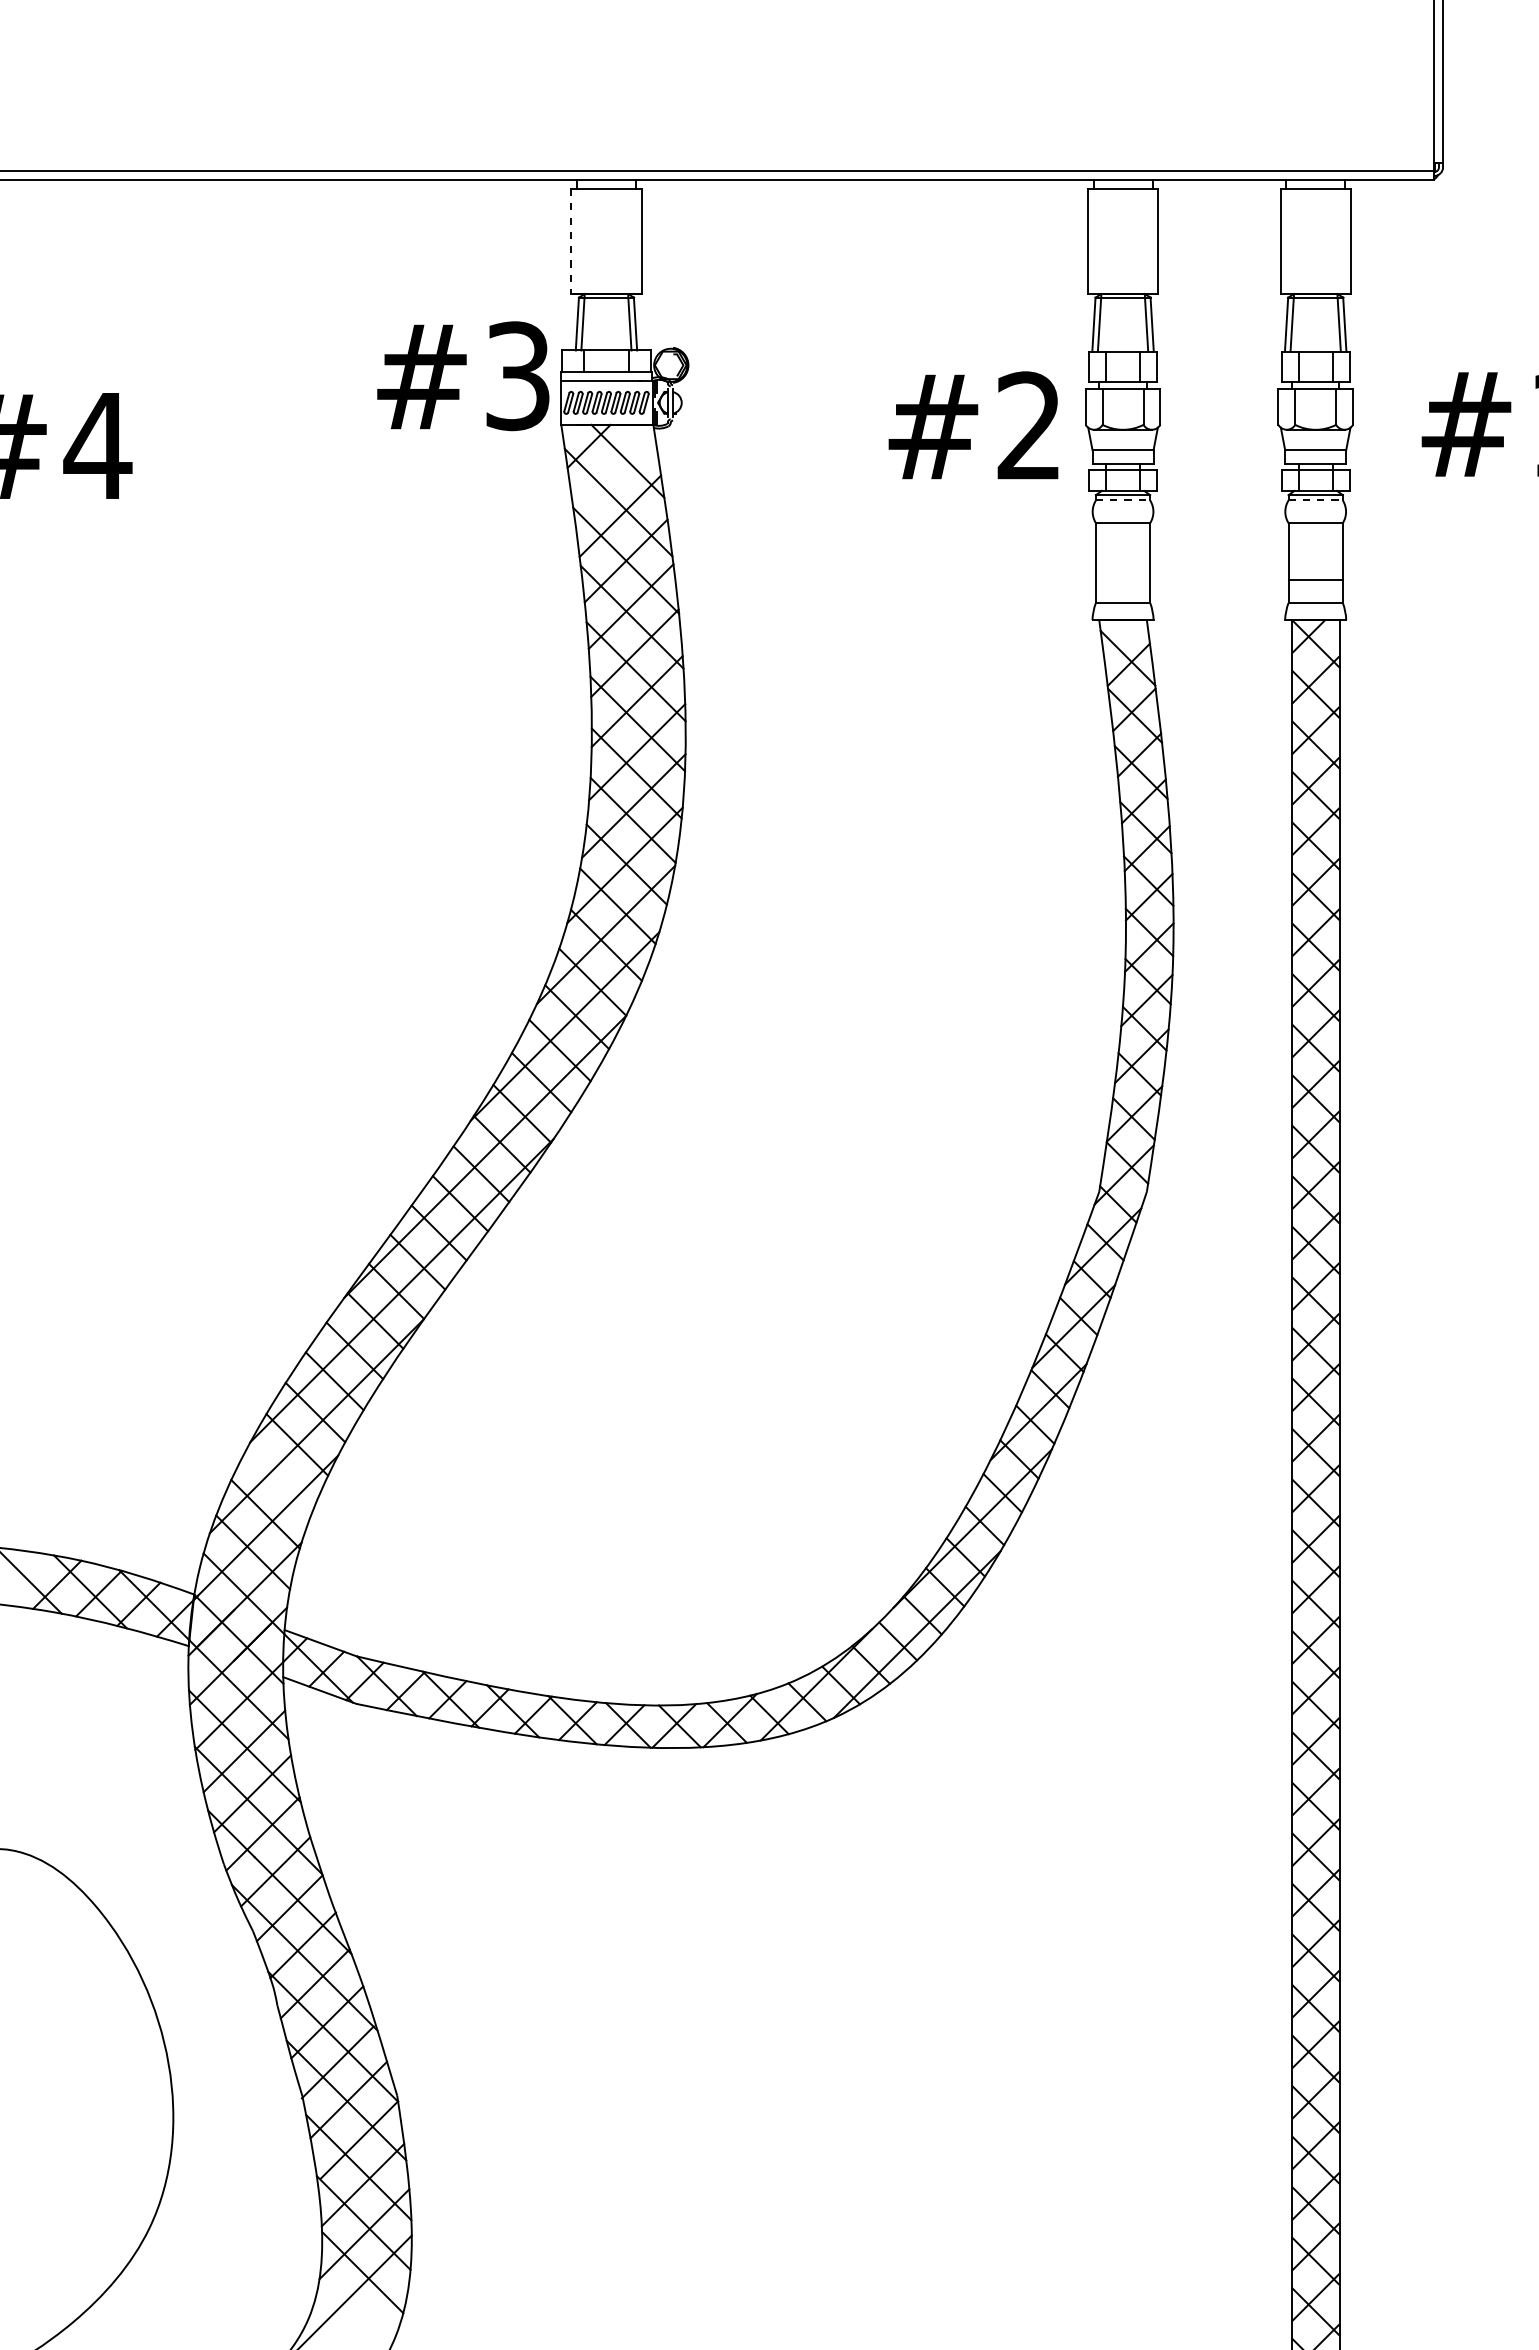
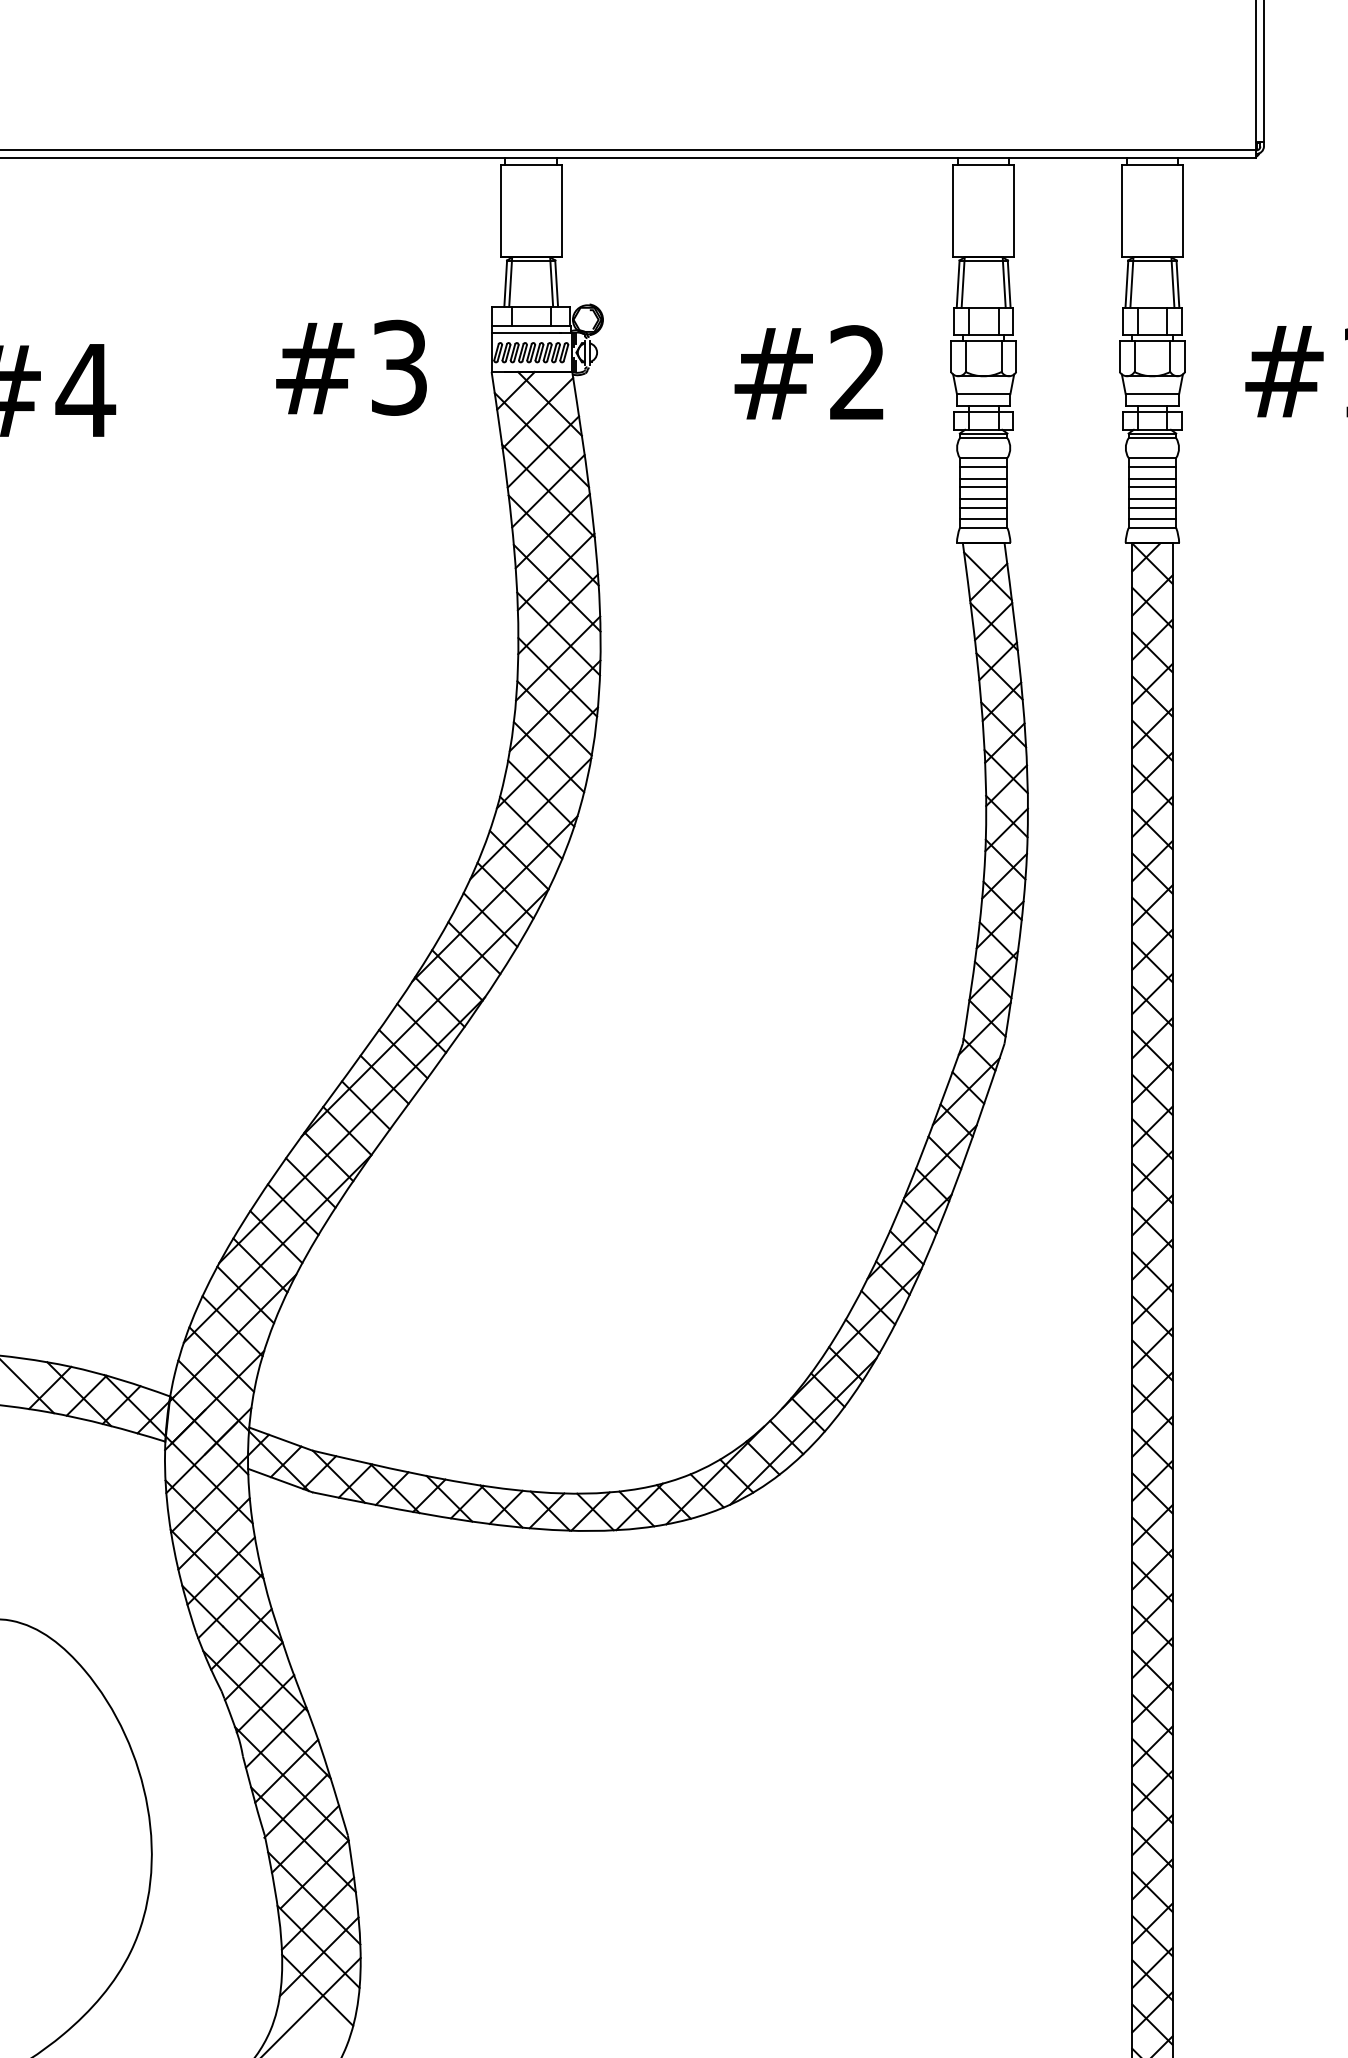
line: (571, 241) -> (500, 211), dashed -> solid
text: (463, 376) -> (351, 368), moved
text: (973, 425) -> (808, 372), moved
line: (613, 471) -> (537, 412), added
line: (1123, 500) -> (984, 438), dashed -> solid
line: (1316, 500) -> (1153, 438), dashed -> solid
line: (1122, 532) -> (983, 466), added
line: (1315, 532) -> (1152, 466), added
line: (1122, 546) -> (983, 478), added
line: (1315, 546) -> (1152, 478), added
line: (1122, 556) -> (983, 487), added
line: (1315, 556) -> (1152, 487), added
line: (1122, 569) -> (983, 498), added
line: (1315, 569) -> (1152, 498), added
line: (1122, 579) -> (983, 507), added
line: (1122, 593) -> (983, 519), added
line: (1315, 593) -> (1152, 519), added
line: (280, 1478) -> (245, 1294), added

